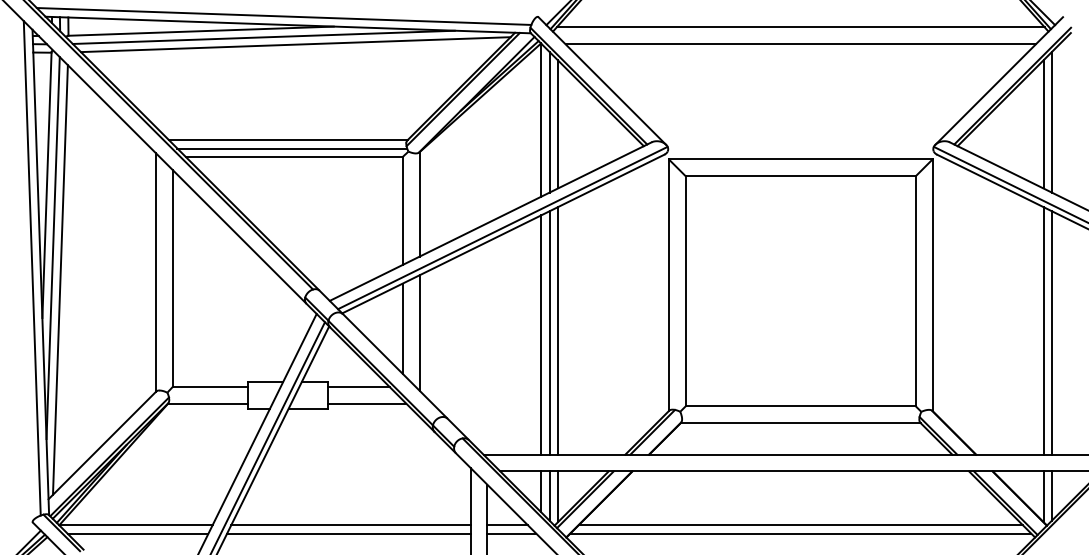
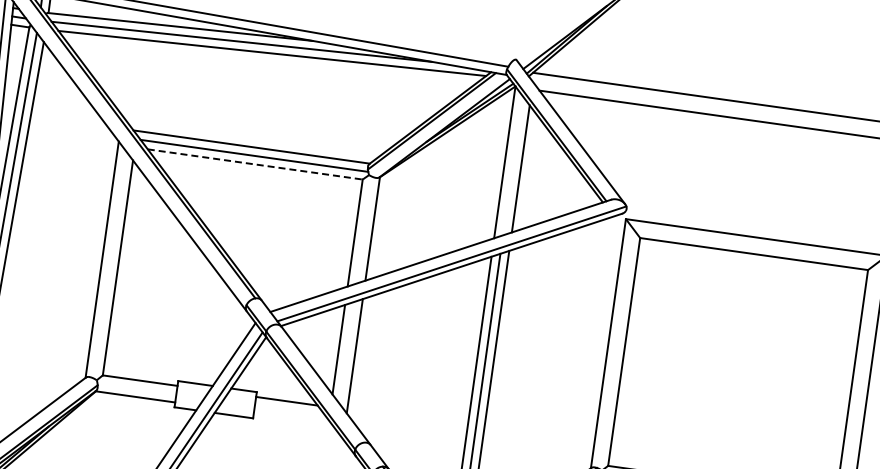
line: (549, 121) -> (512, 164), removed
line: (294, 156) -> (255, 164), solid -> dashed
line: (366, 403) -> (292, 418), removed

